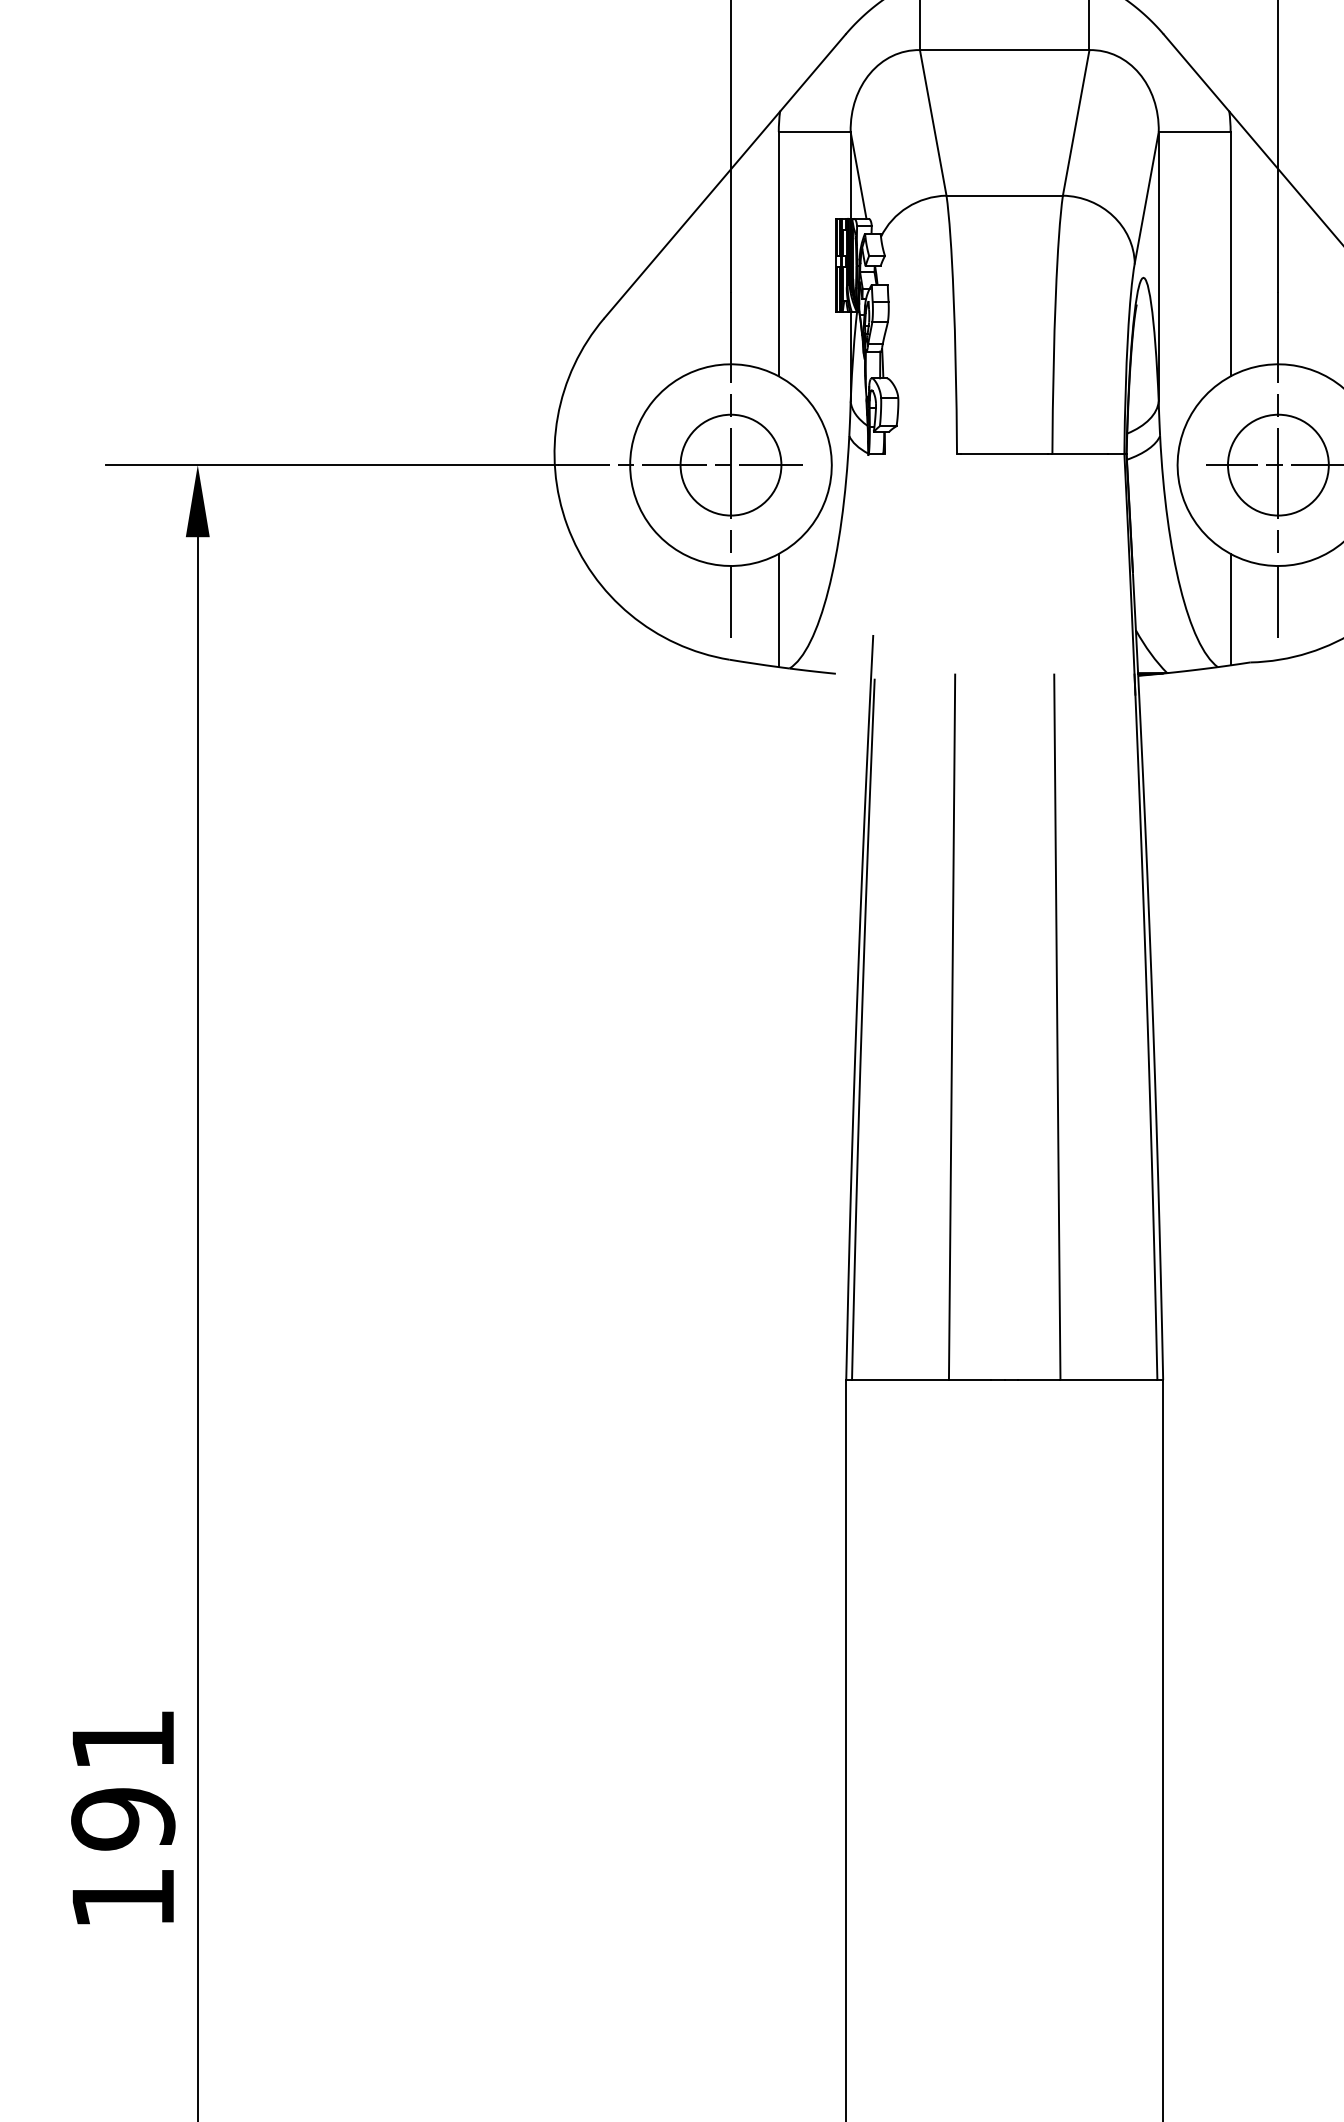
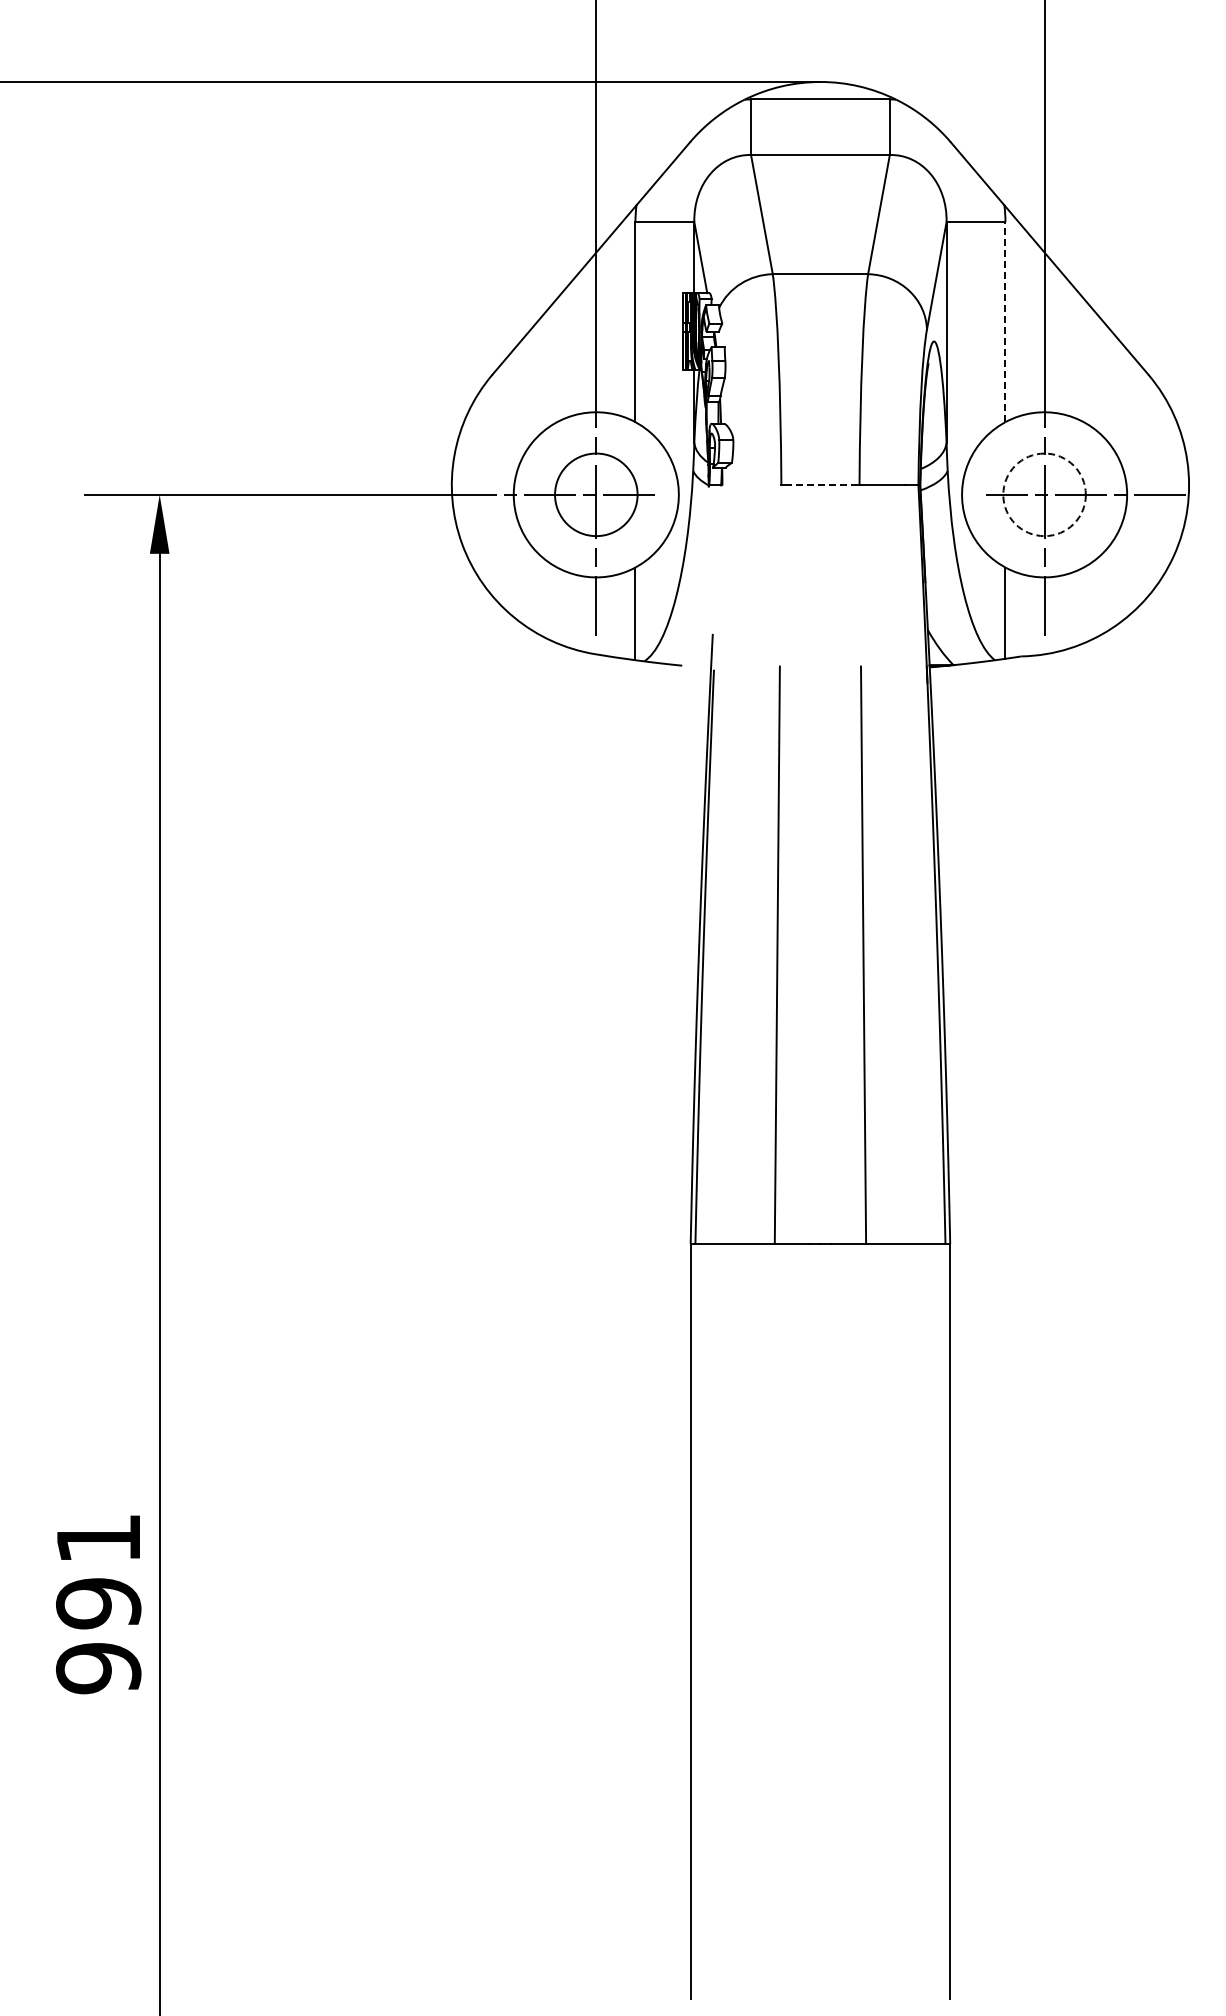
line: (1230, 253) -> (1005, 321), solid -> dashed
line: (1004, 453) -> (820, 485), solid -> dashed
circle: (1278, 464) -> (1044, 494), solid -> dashed
text: (123, 1898) -> (98, 1668), 191 -> 991

